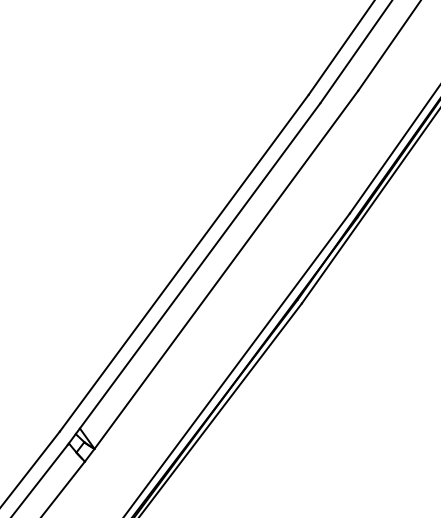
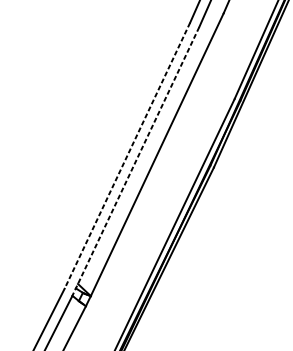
line: (184, 263) -> (127, 156), solid -> dashed
line: (194, 274) -> (135, 162), solid -> dashed

